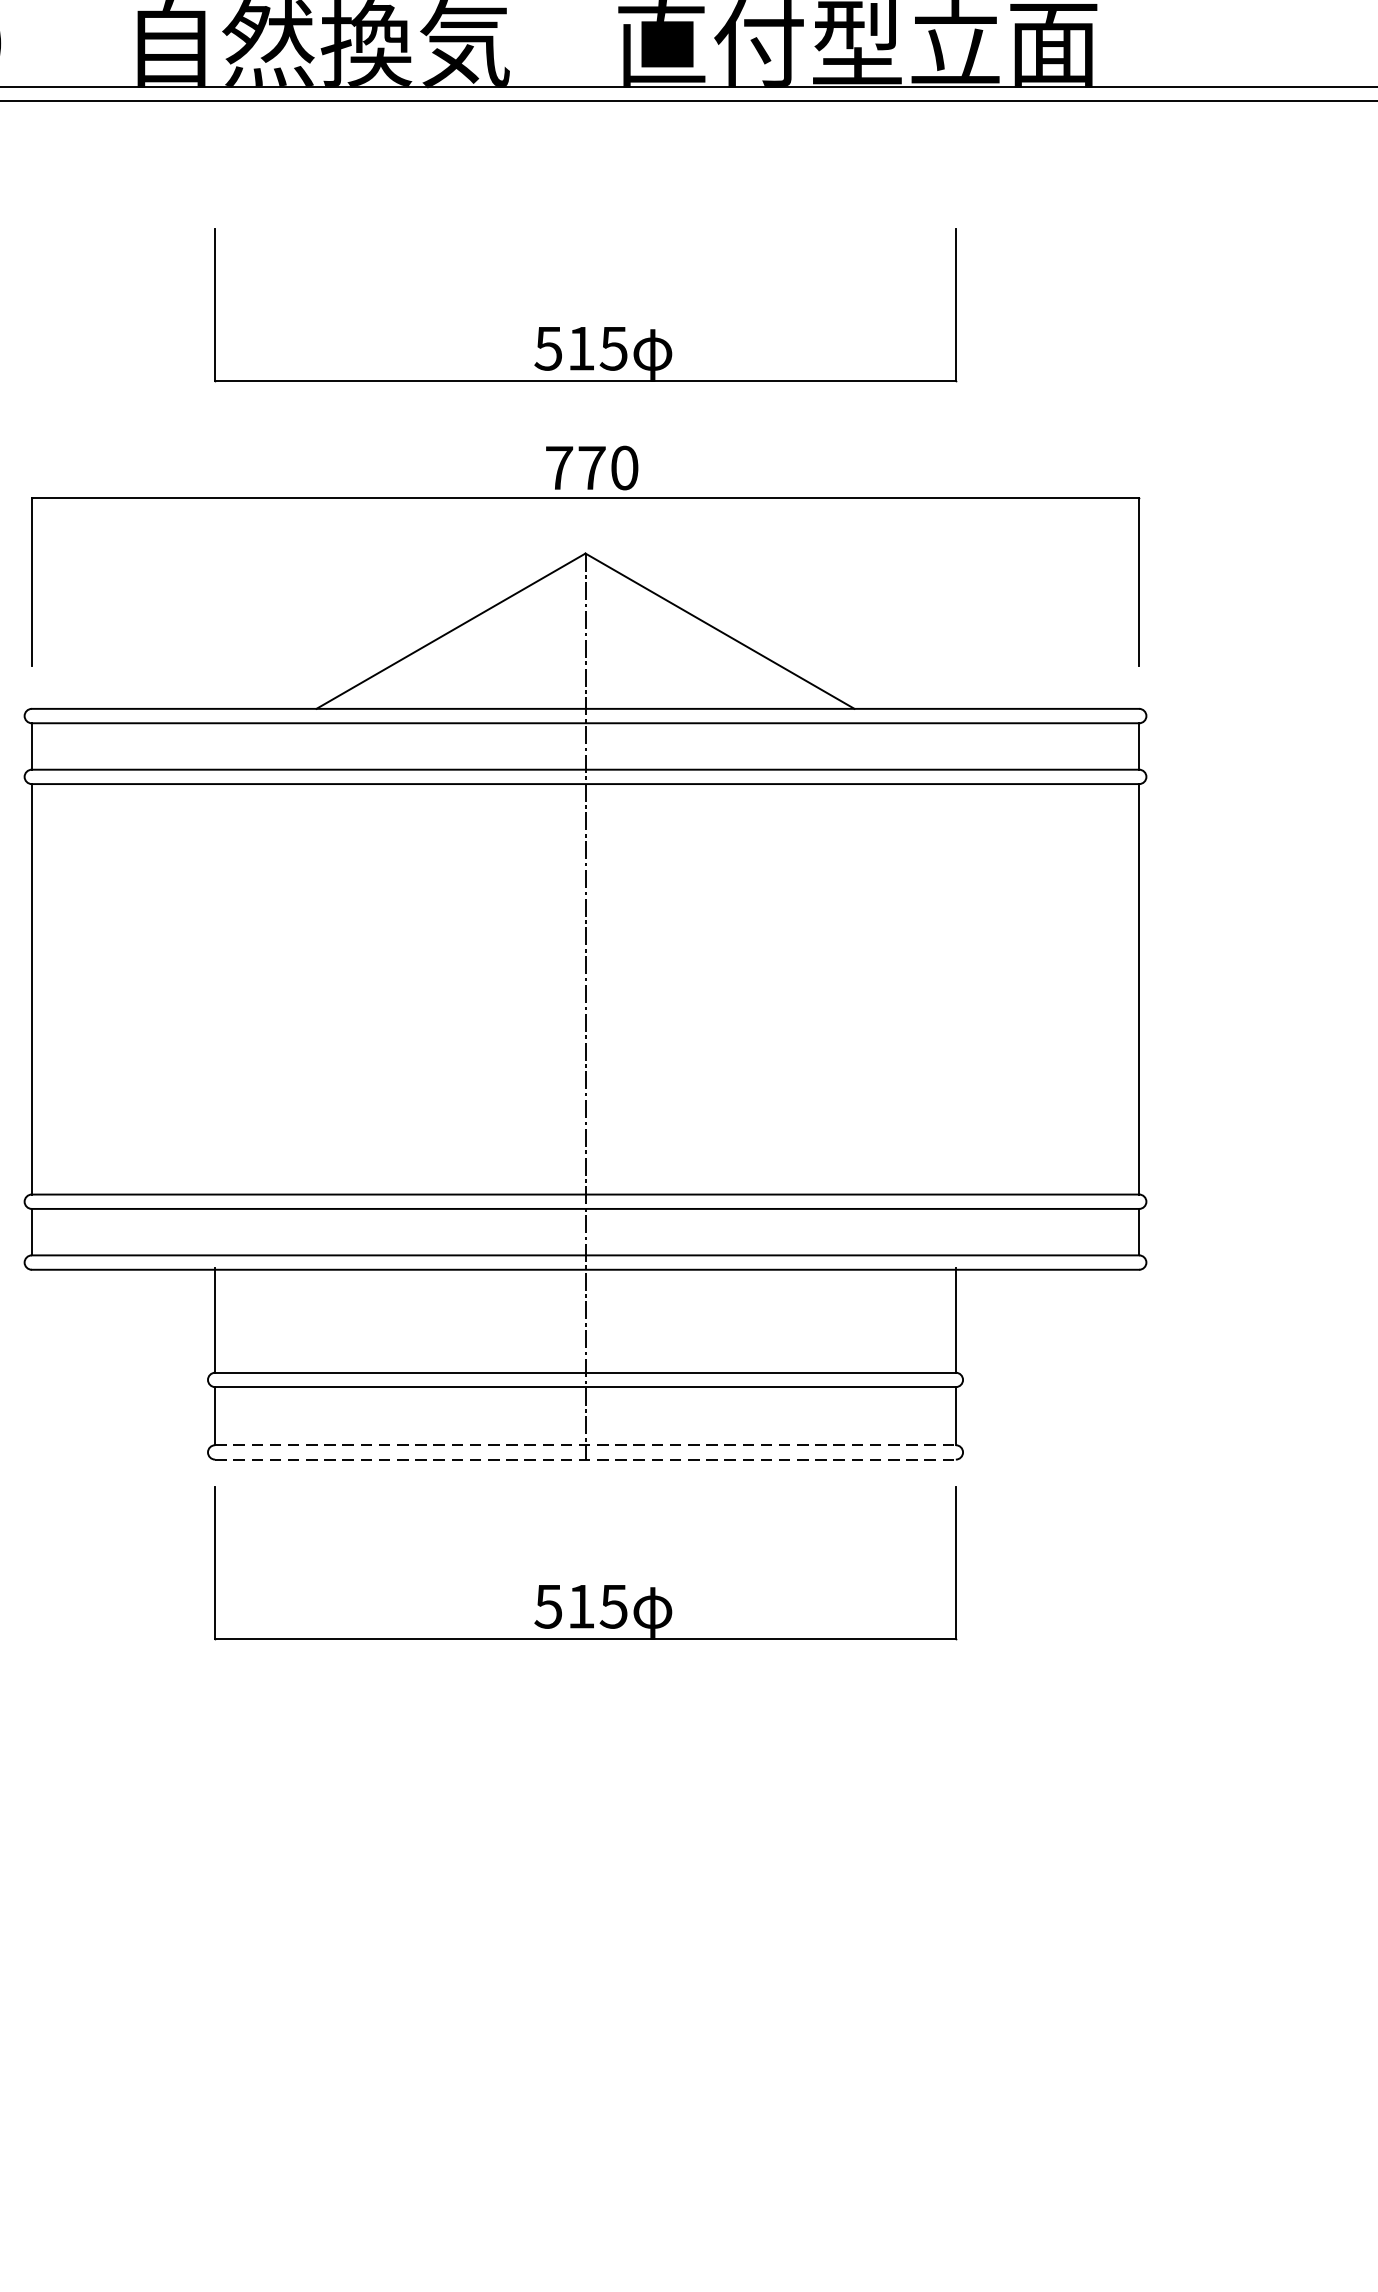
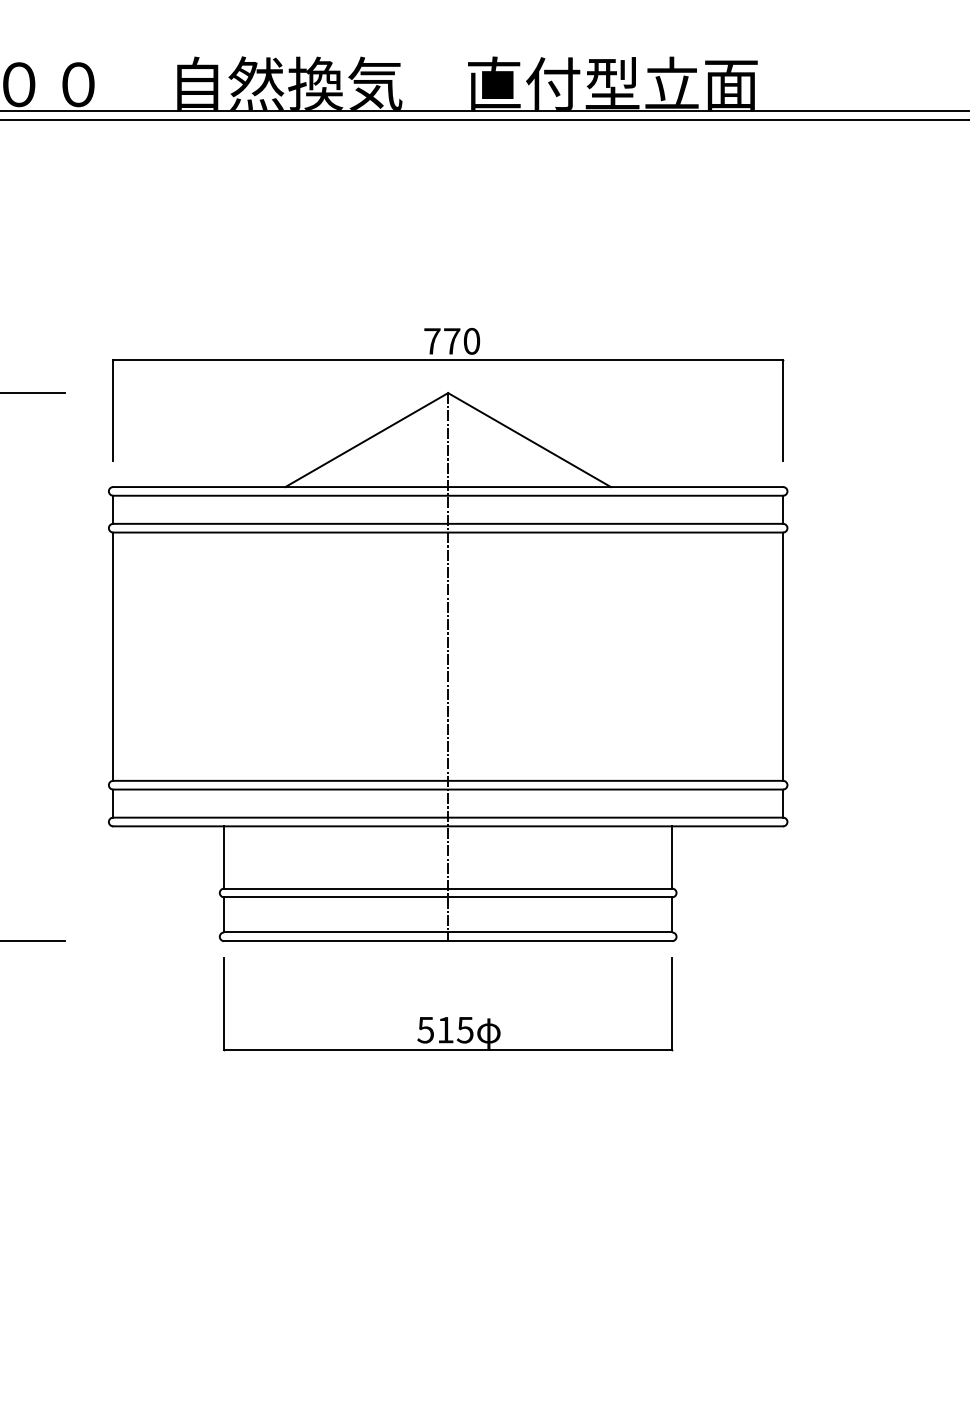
part: (584, 327) -> (447, 256), removed
line: (586, 1445) -> (448, 932), dashed -> solid
line: (586, 1460) -> (448, 941), dashed -> solid

